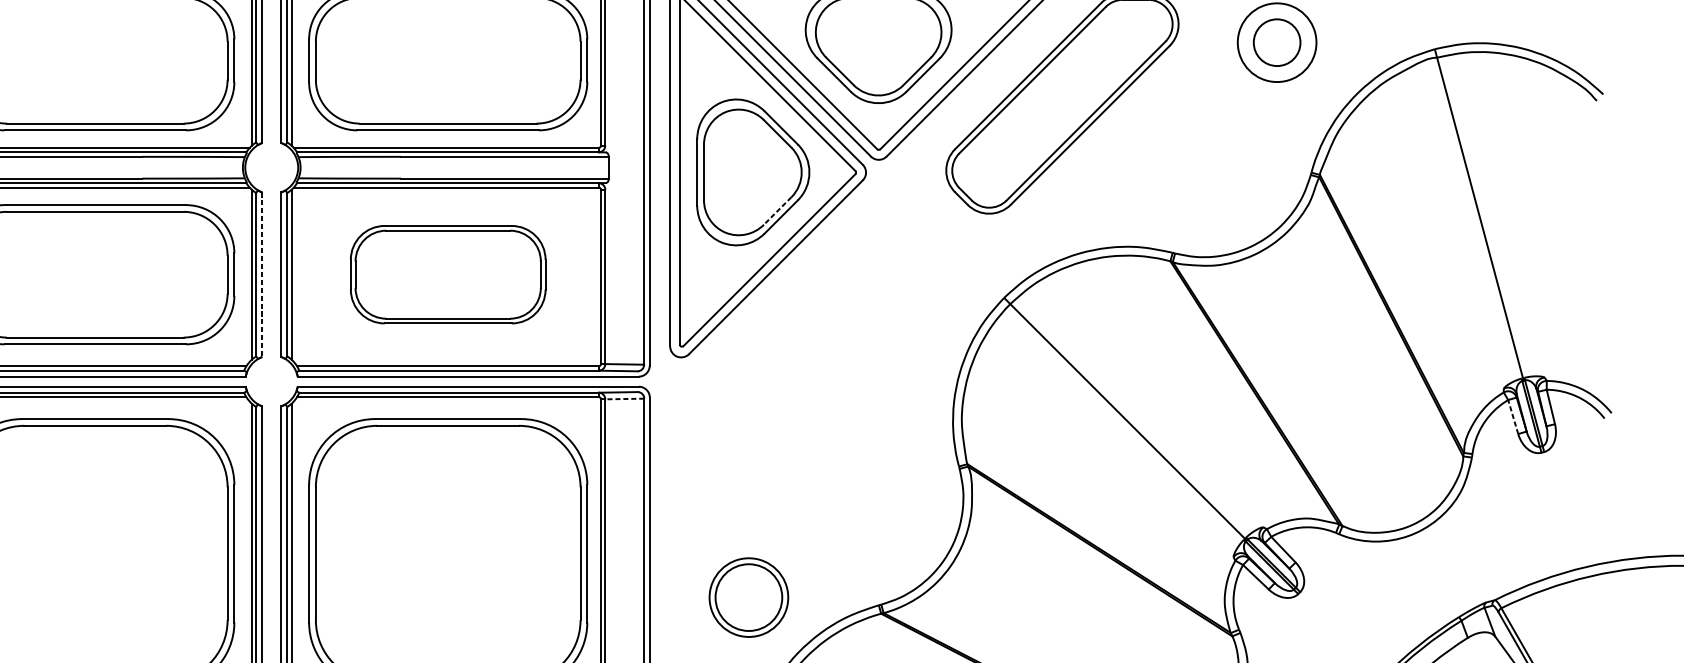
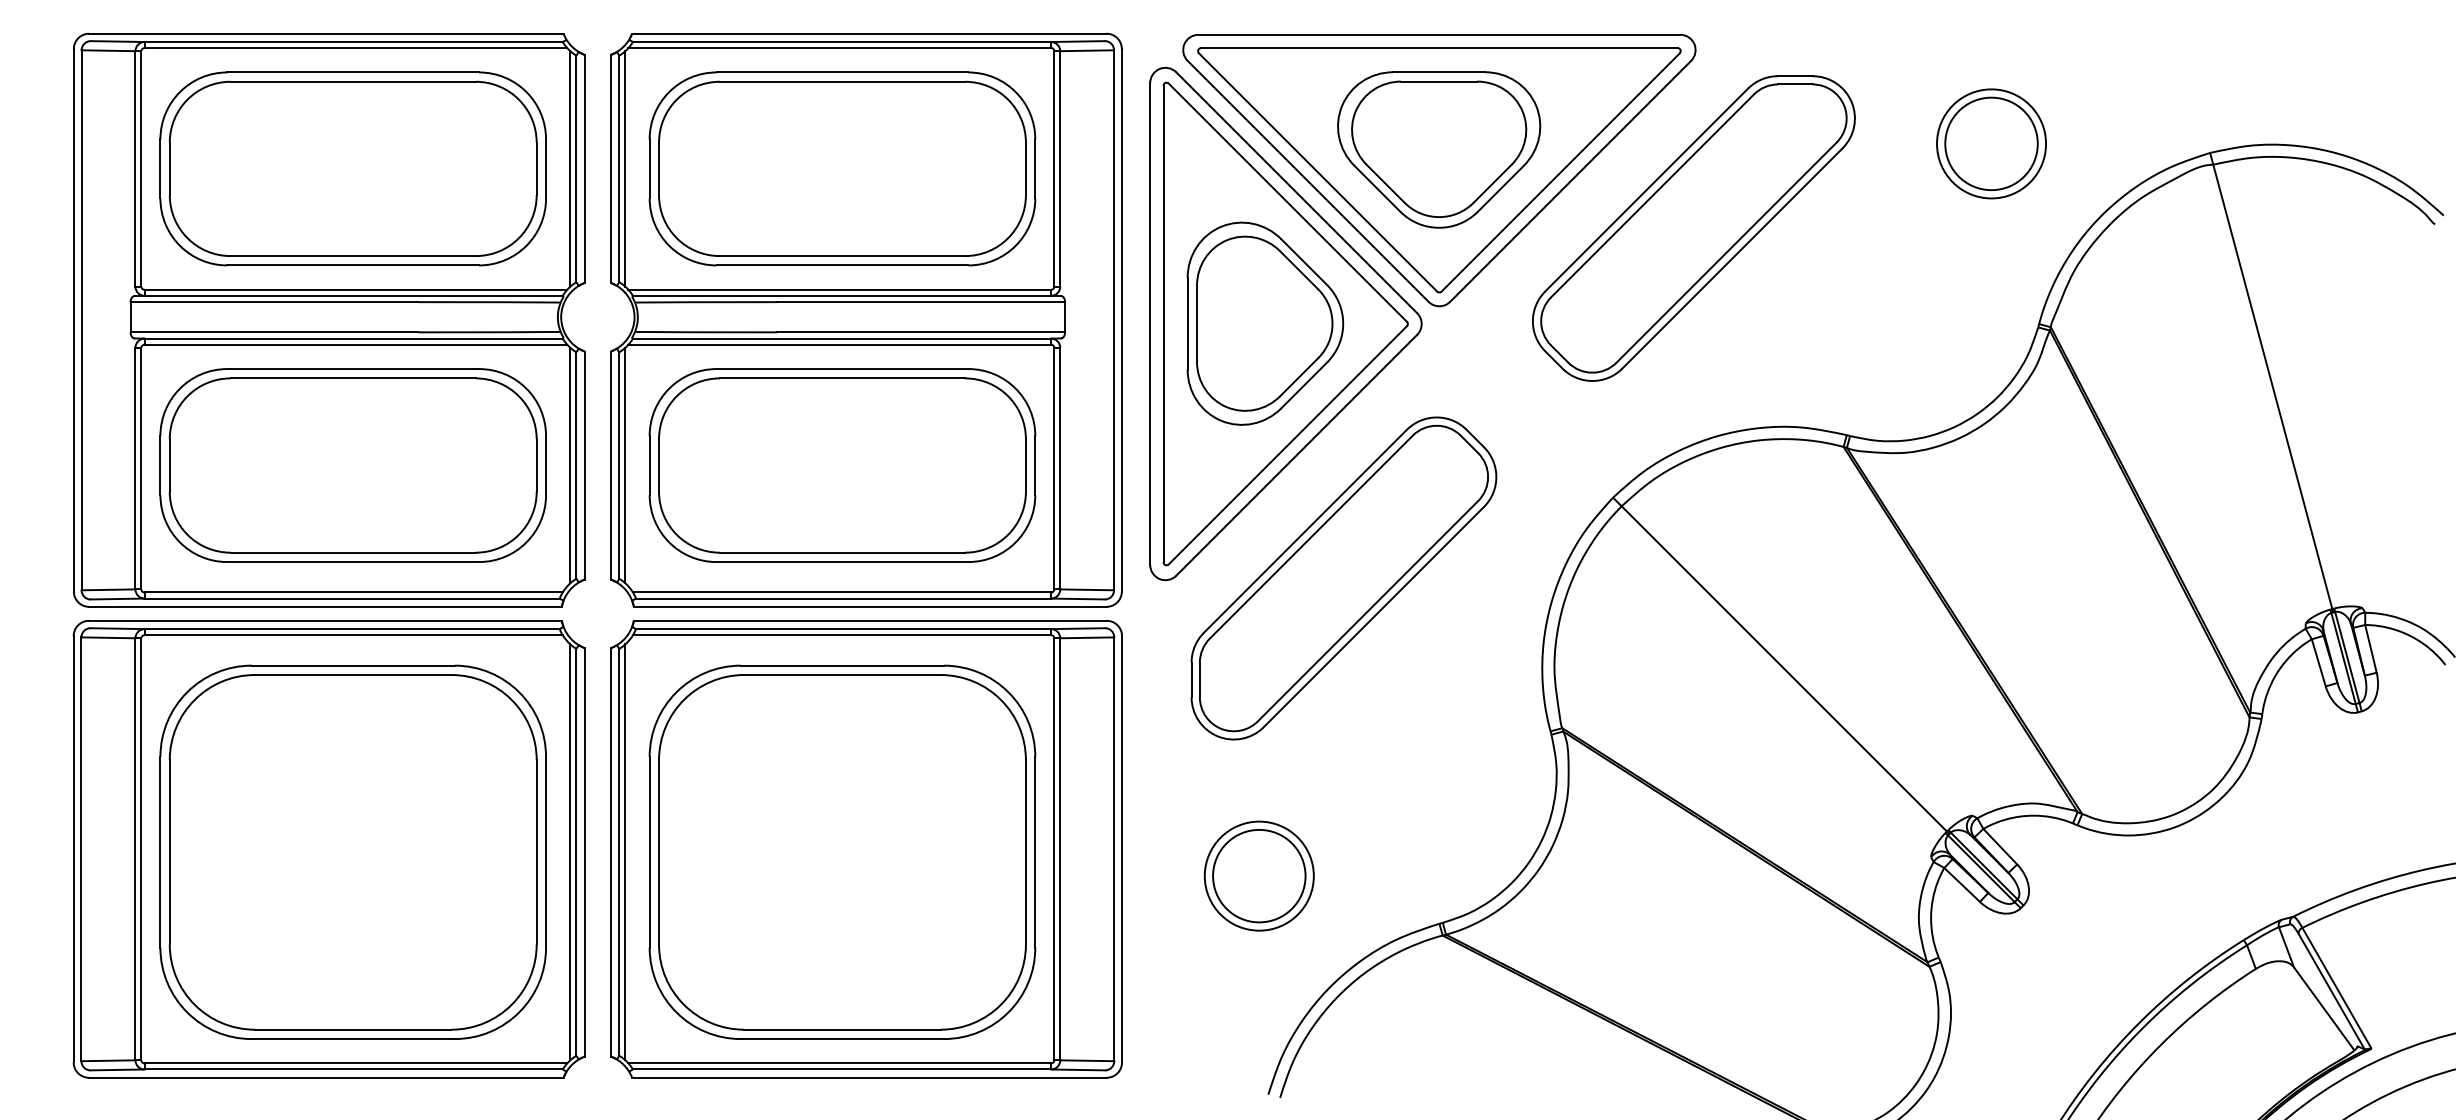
circle: (1277, 42) -> (1991, 143), size x1.43
line: (777, 211) -> (1299, 377), dashed -> solid
part: (448, 274) -> (842, 465), size x1.43
line: (262, 275) -> (584, 466), dashed -> solid
part: (809, 356) -> (1343, 578), added
line: (624, 398) -> (1087, 637), dashed -> solid
line: (1513, 416) -> (2318, 662), dashed -> solid
part: (748, 597) -> (1258, 875), moved

